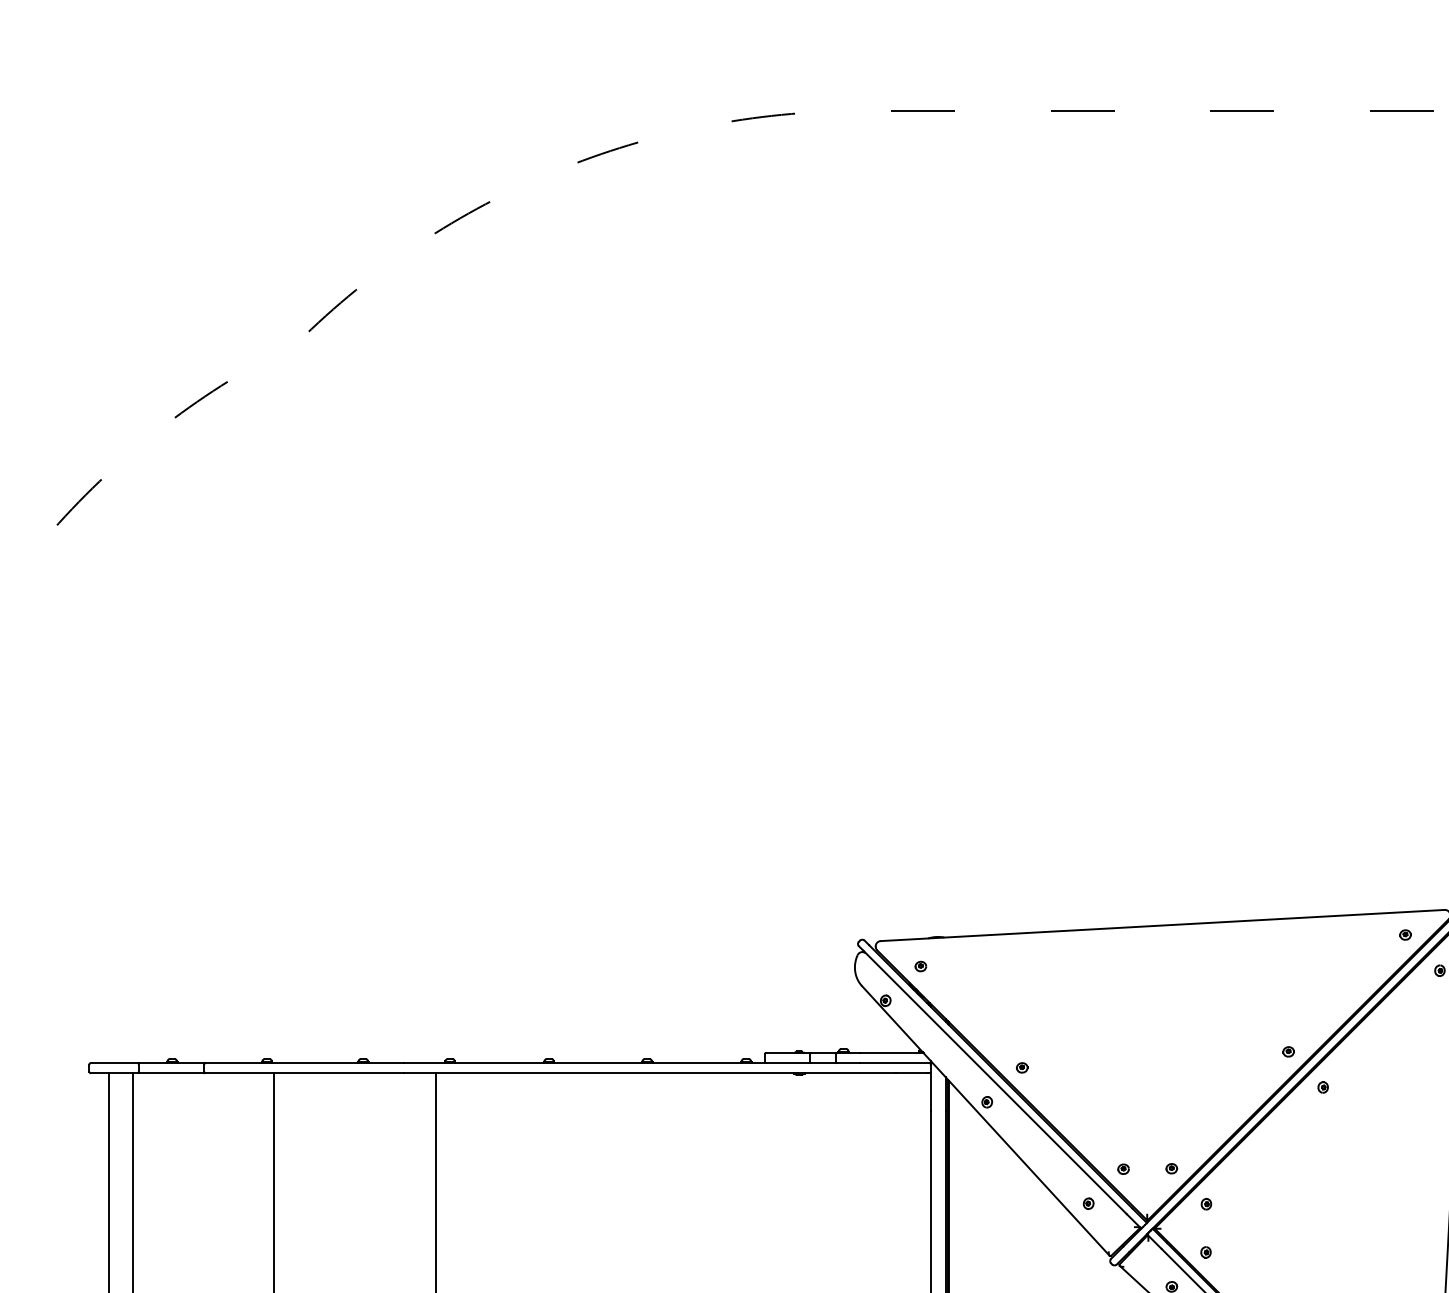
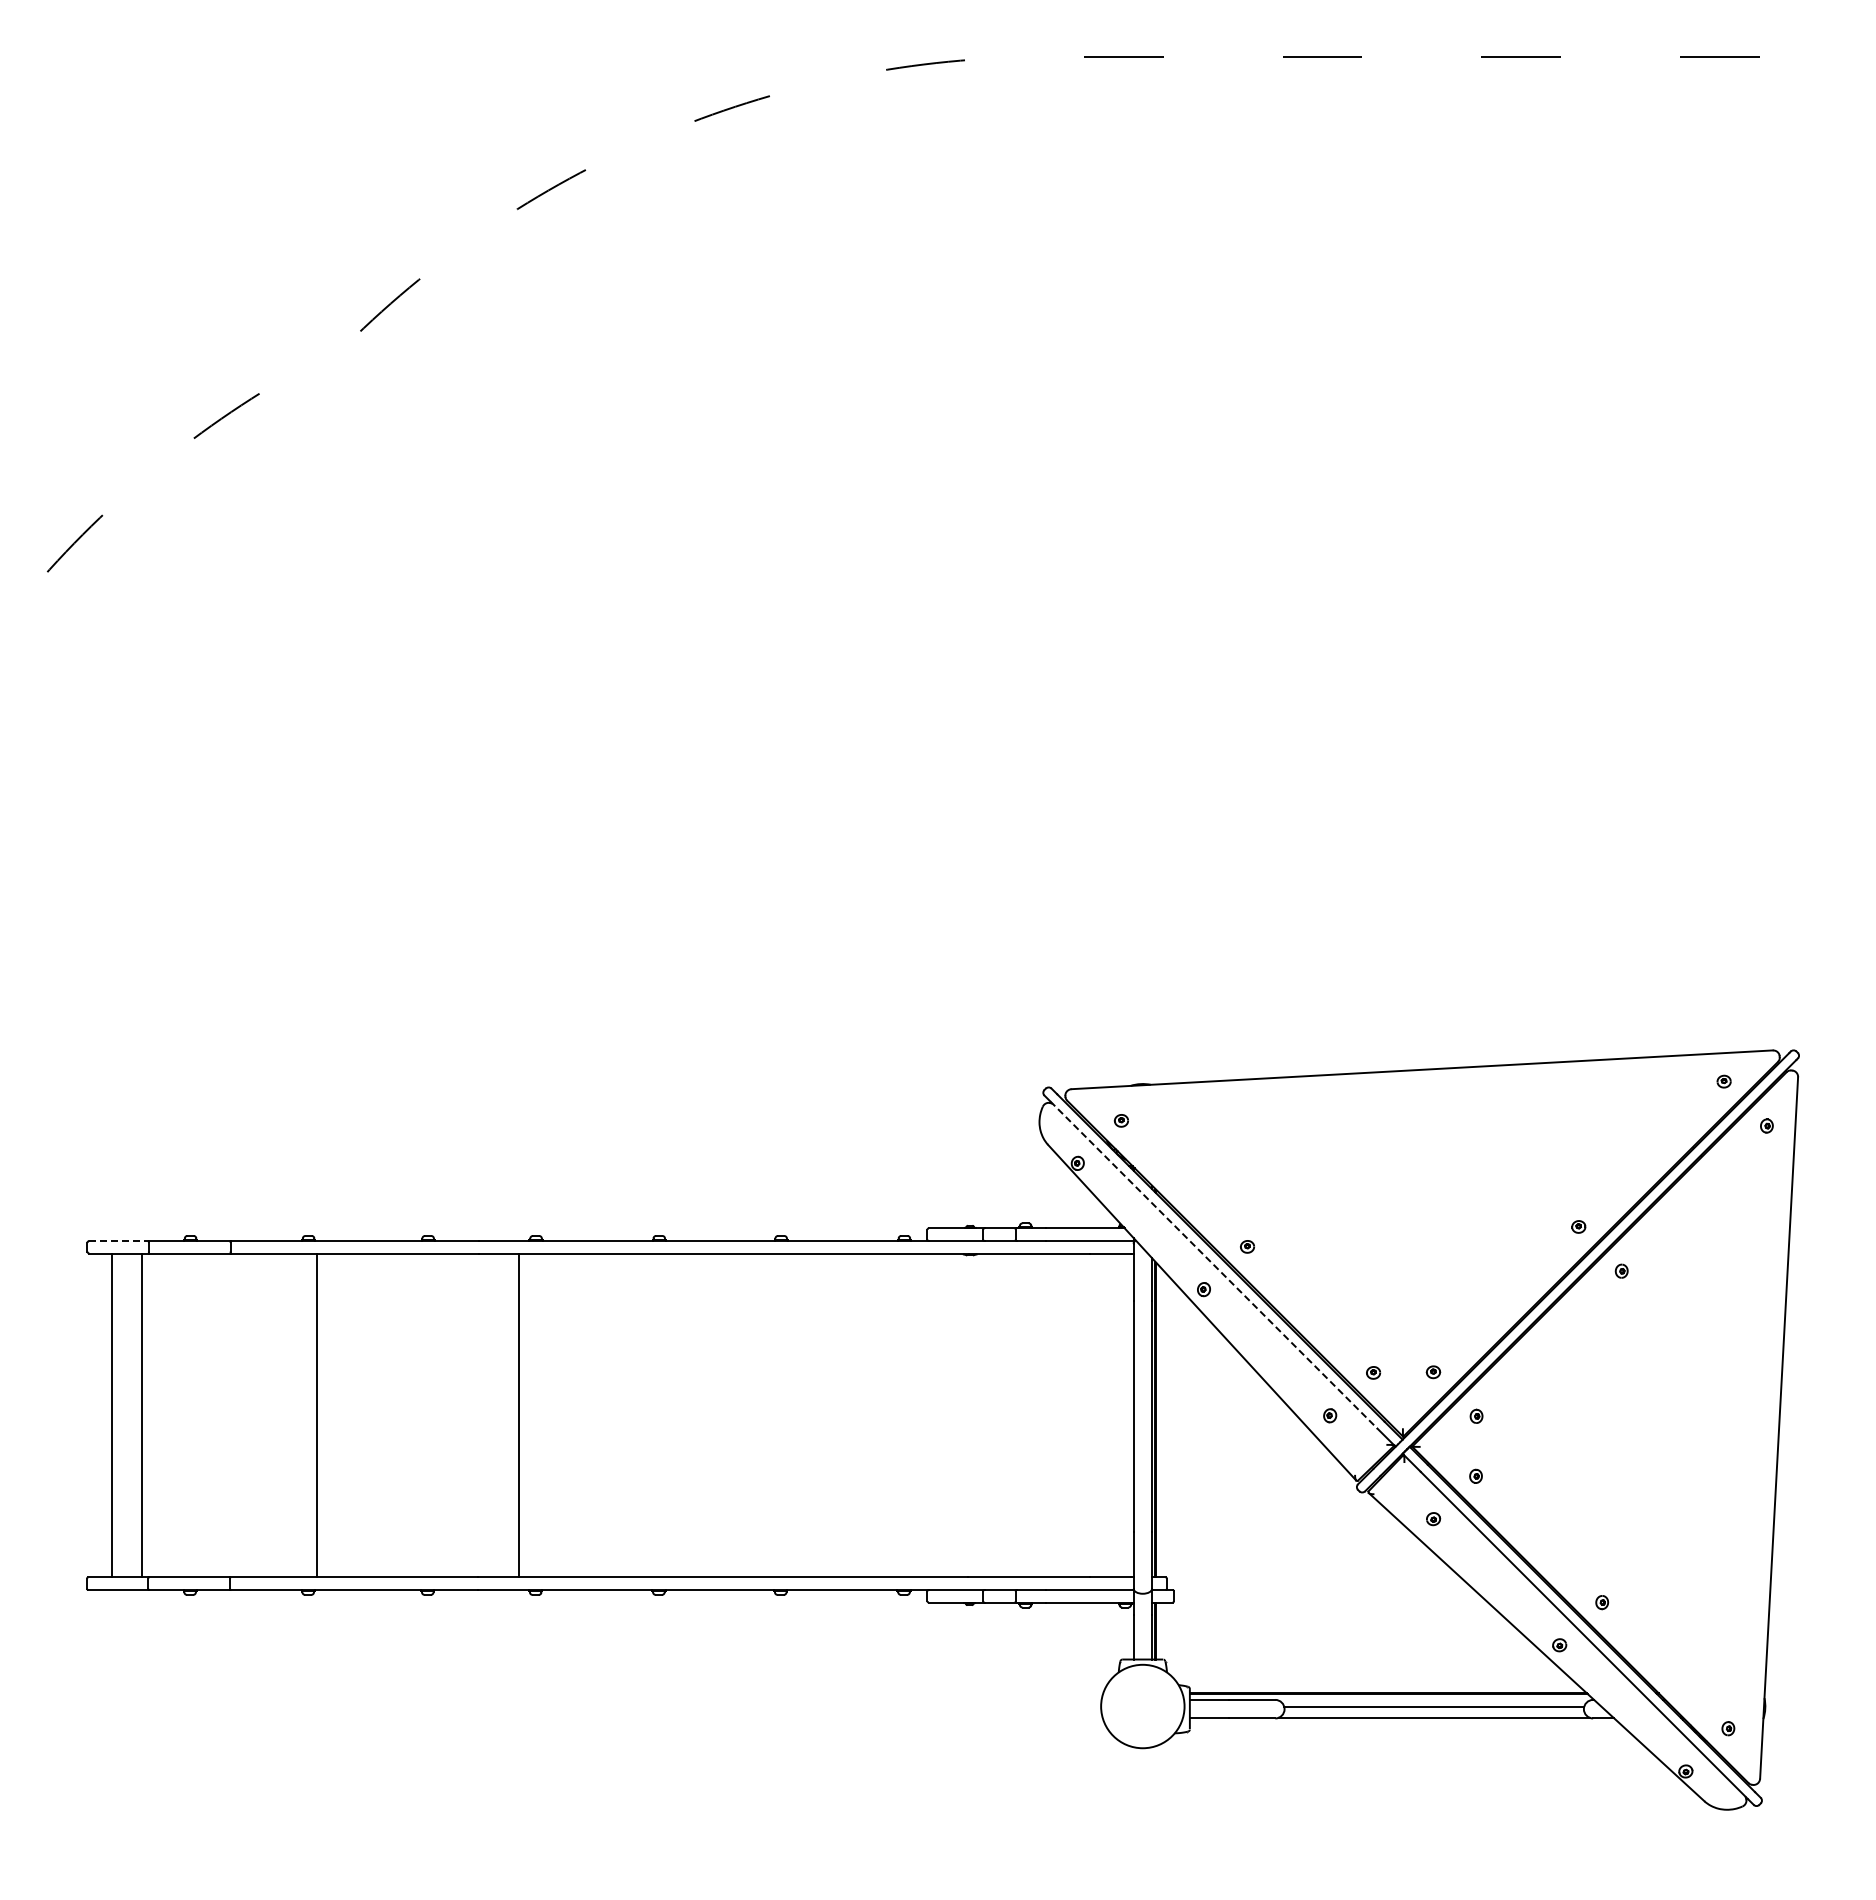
line: (115, 1062) -> (119, 1240), solid -> dashed
line: (995, 1082) -> (1214, 1265), solid -> dashed

